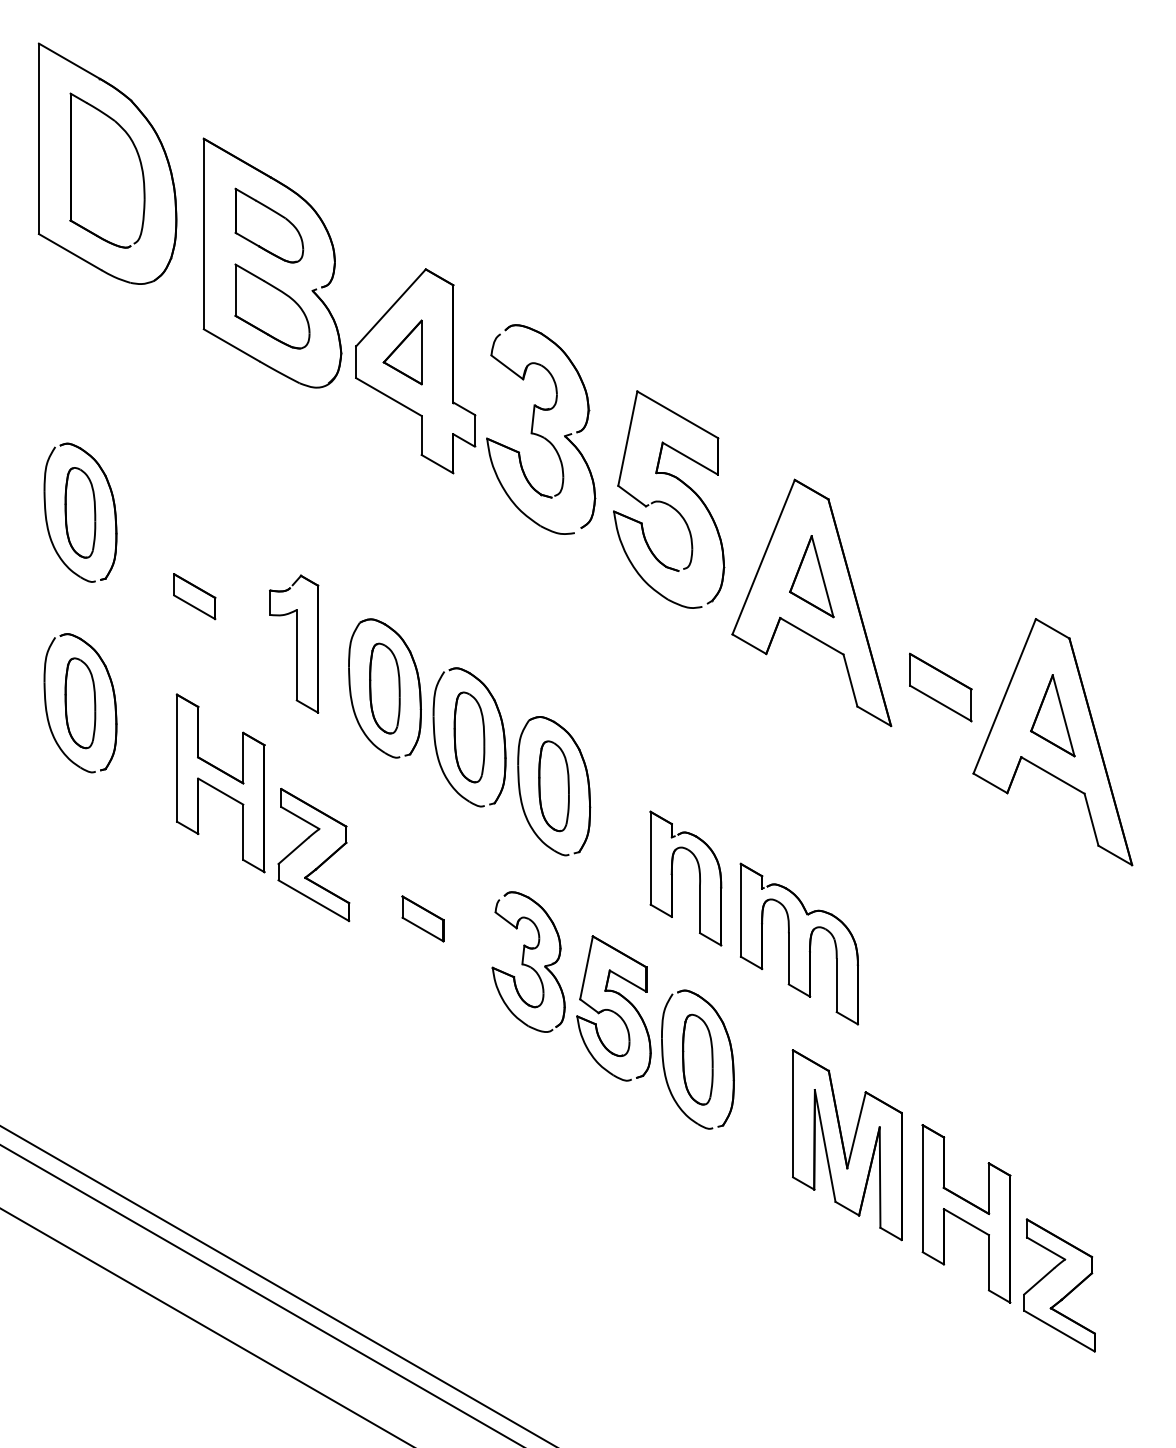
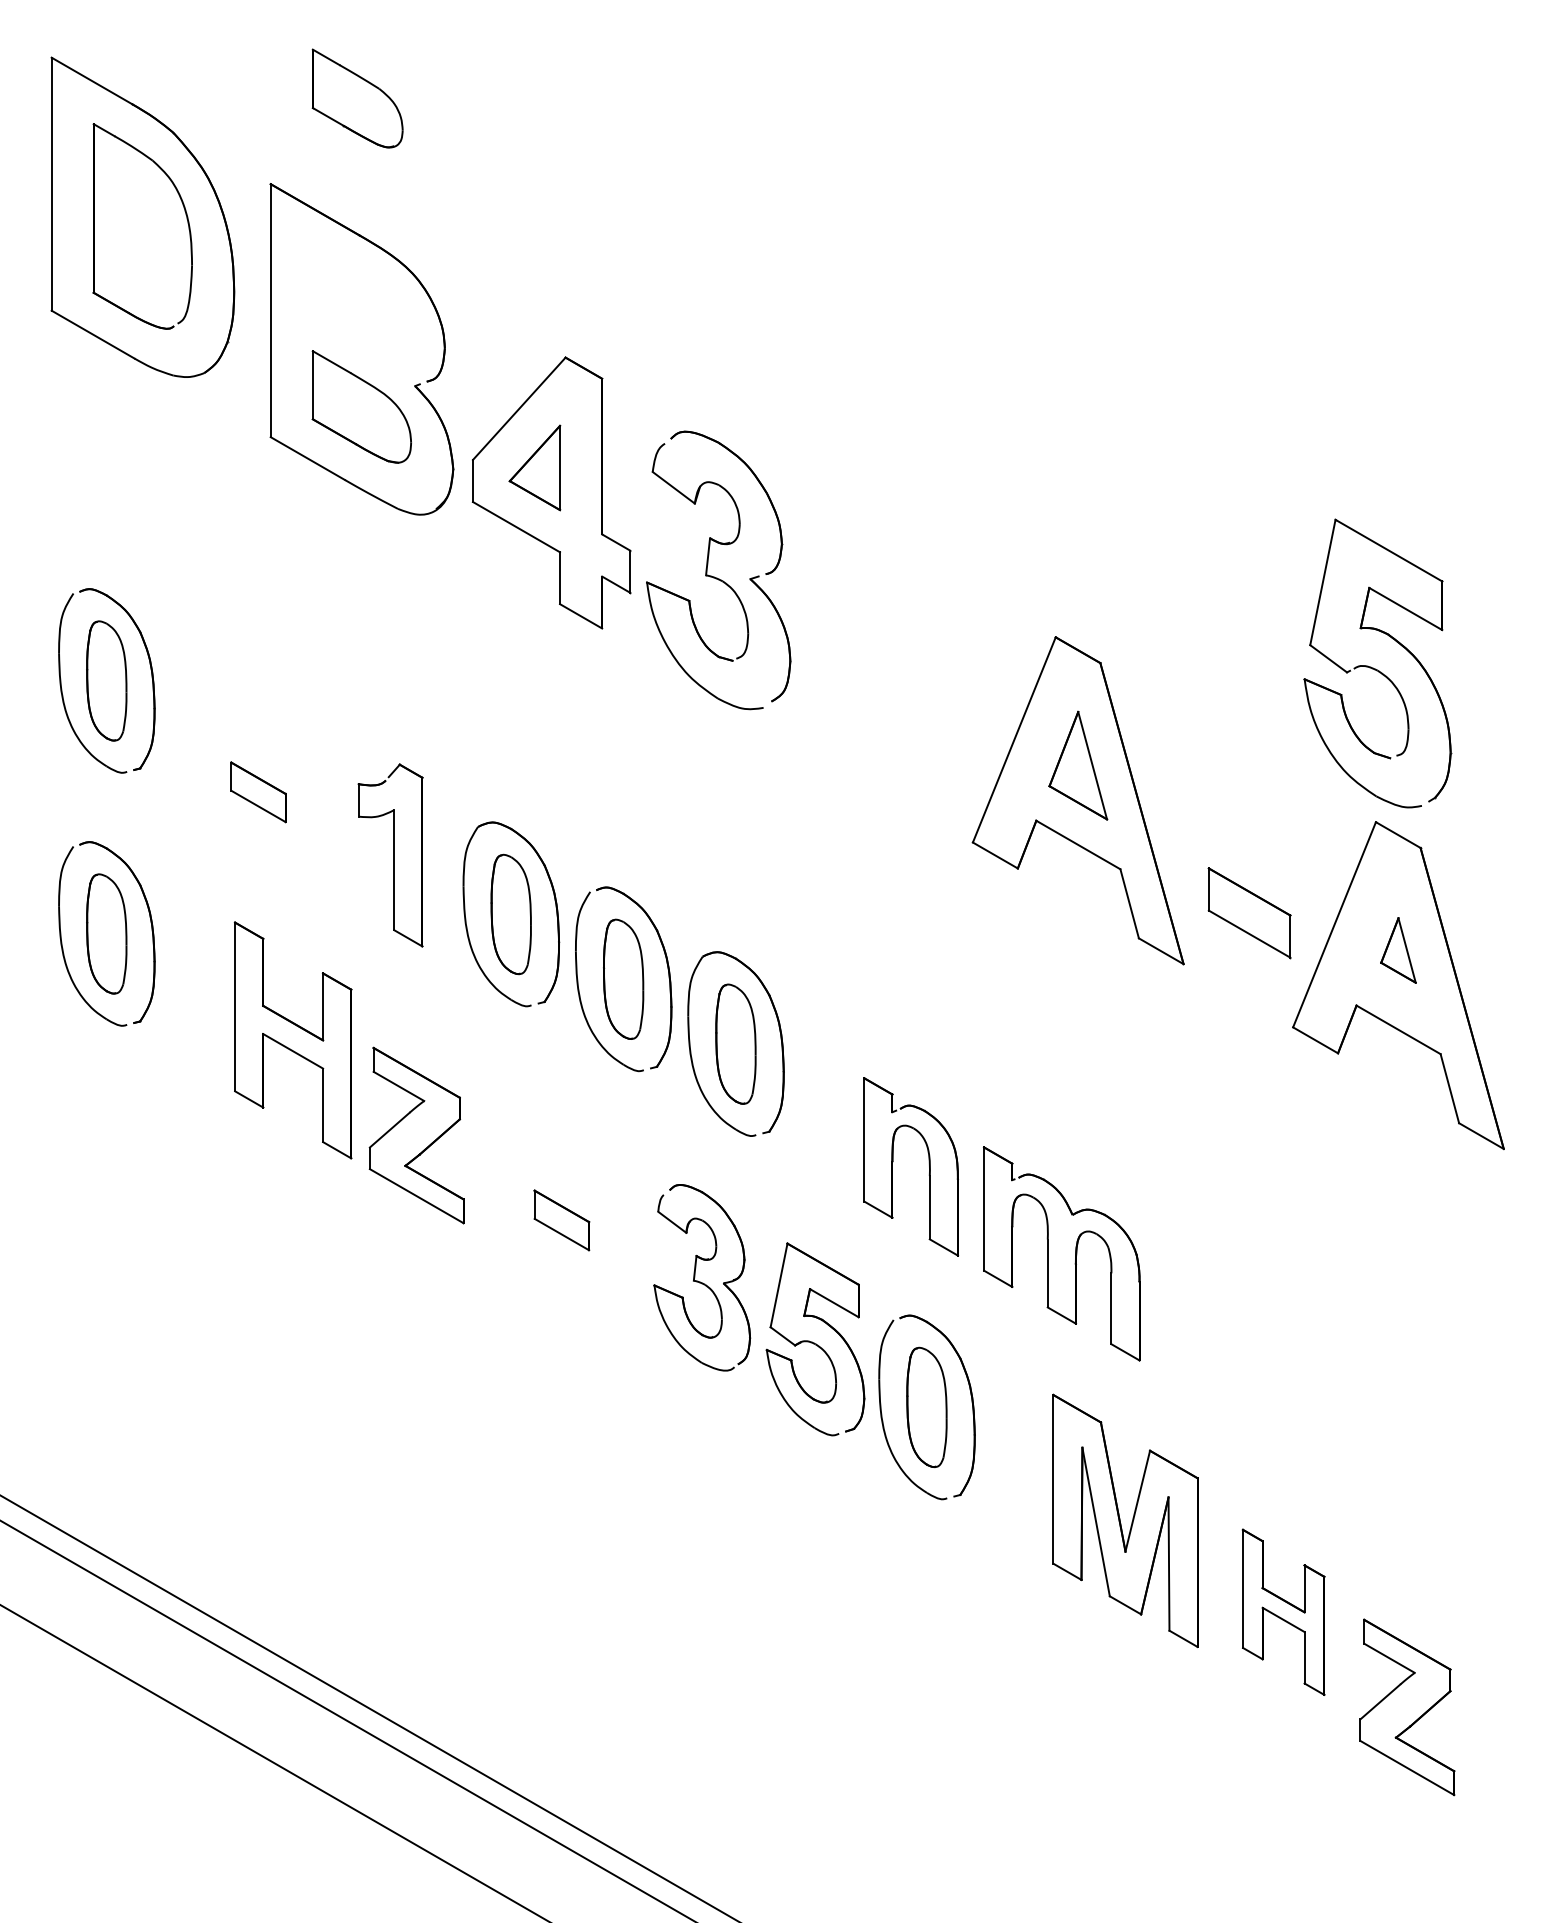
part: (269, 225) -> (357, 98), moved
part: (668, 499) -> (1377, 663), moved
part: (1052, 715) -> (1398, 950), size x0.6
part: (966, 1214) -> (1283, 1612), size x0.7

